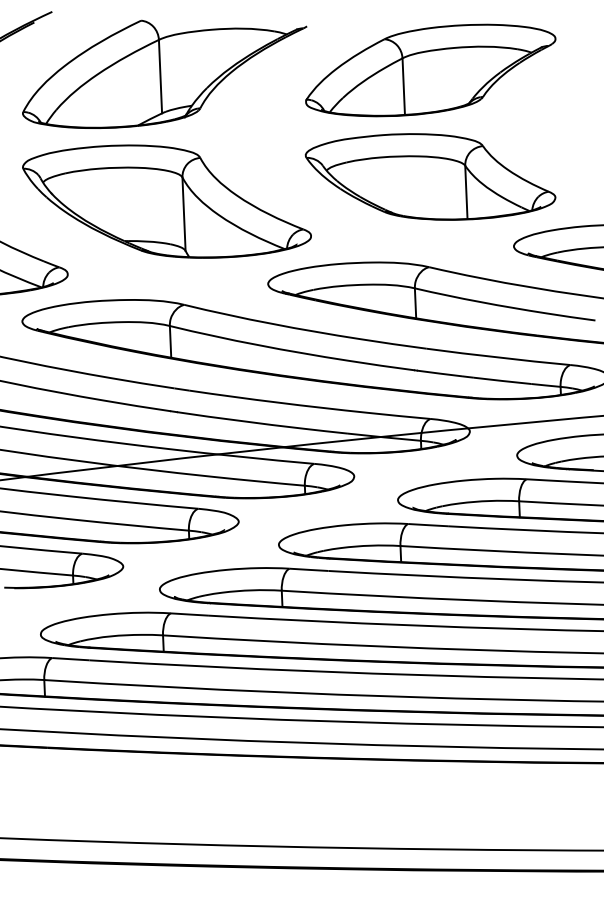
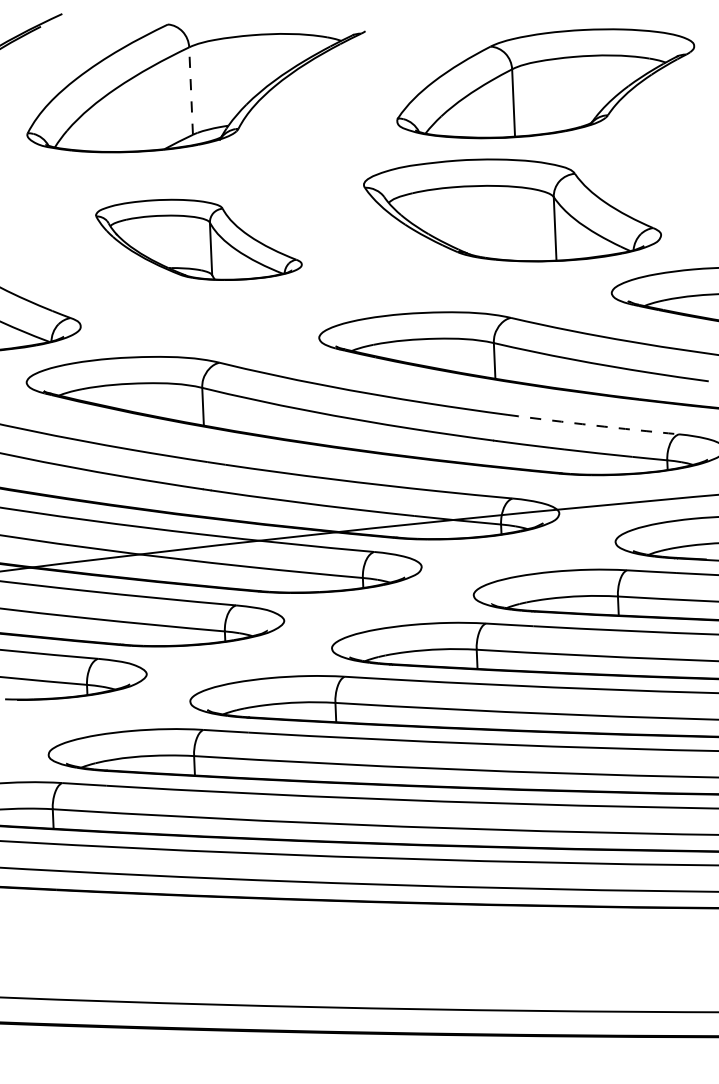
part: (430, 70) -> (545, 83), moved
line: (160, 76) -> (191, 91), solid -> dashed
part: (166, 201) -> (198, 239), size x0.6
arc: (498, 357) -> (593, 425), solid -> dashed

